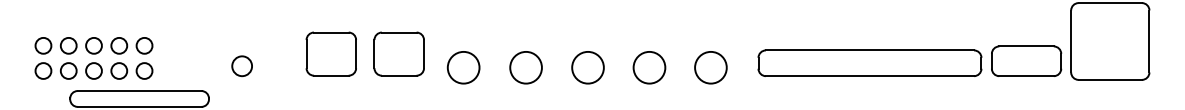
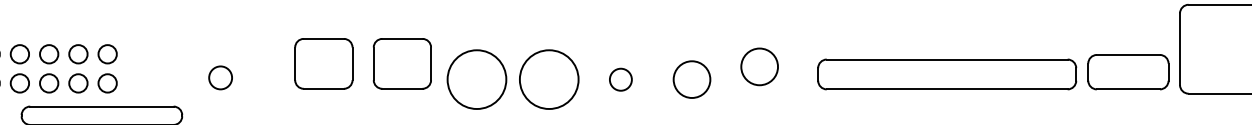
circle: (463, 67) -> (476, 79), size x1.6
circle: (525, 67) -> (548, 79), size x1.6
circle: (587, 67) -> (620, 79), size x0.6
circle: (710, 67) -> (759, 66), moved

